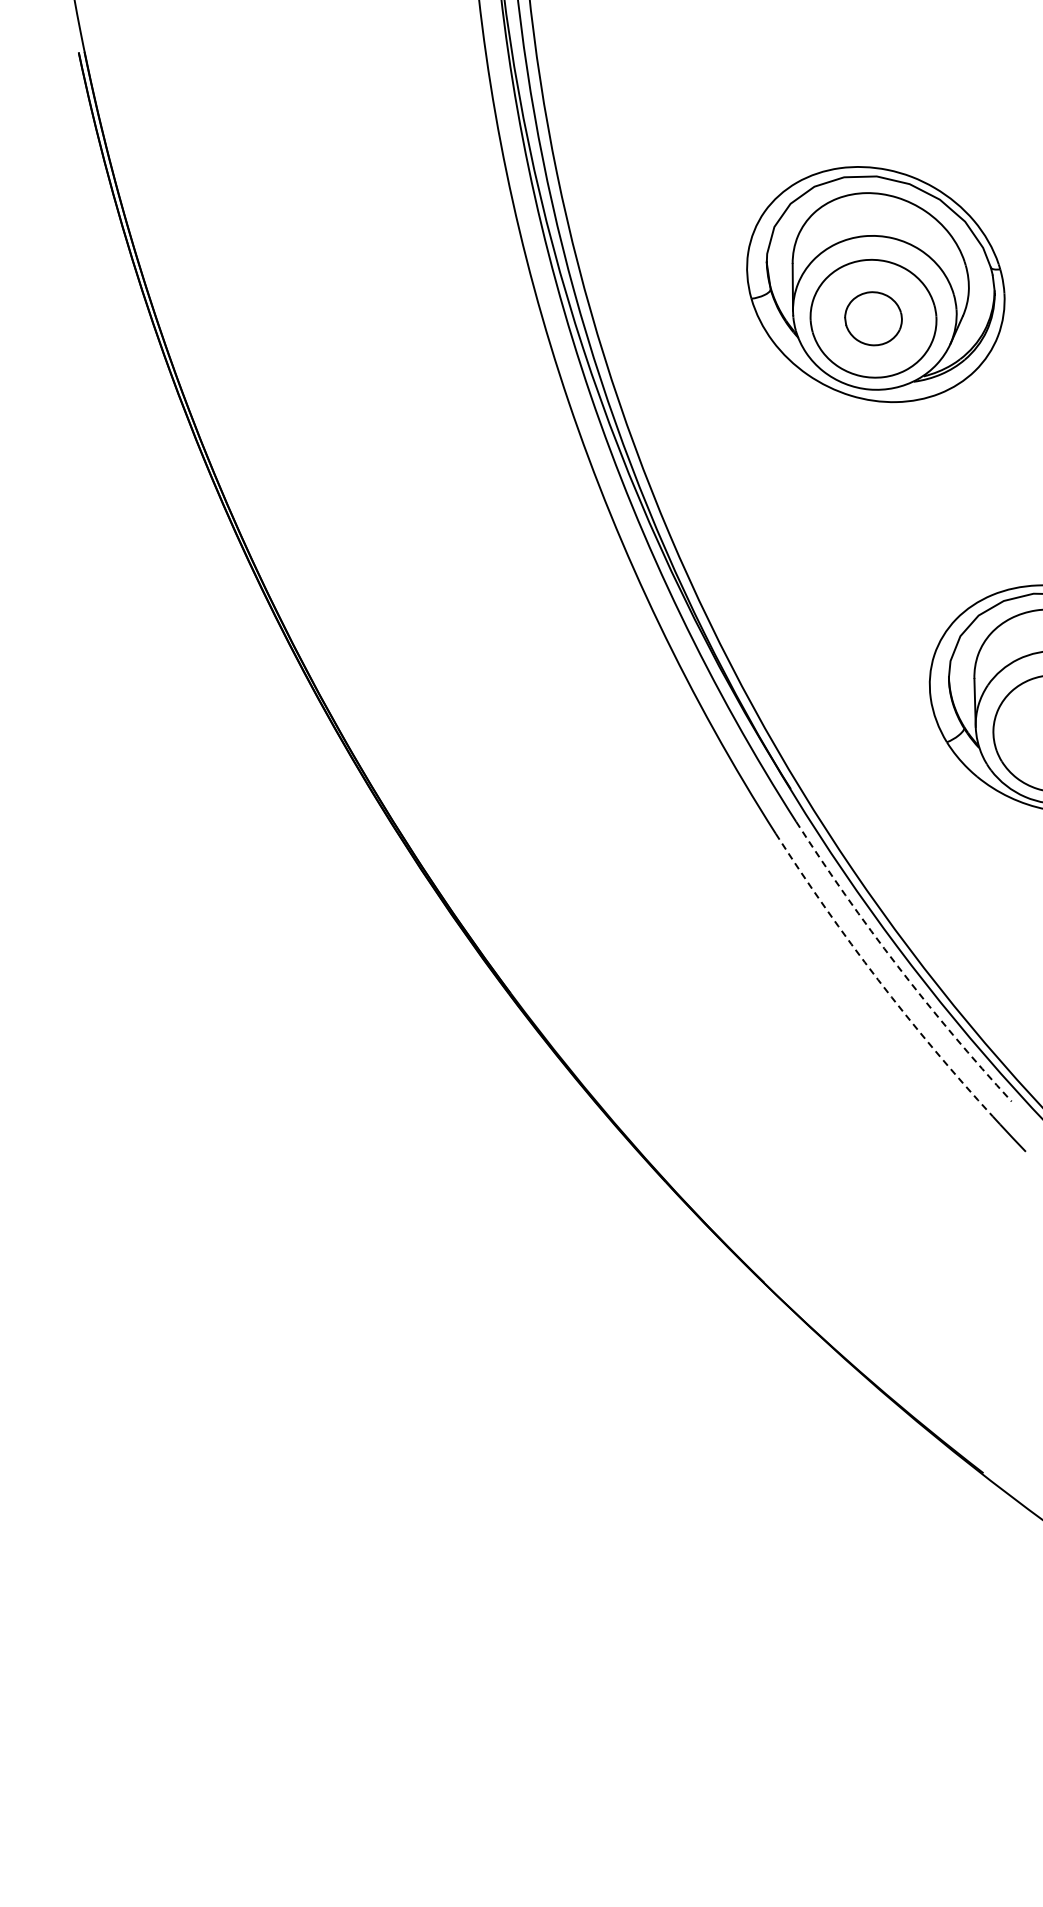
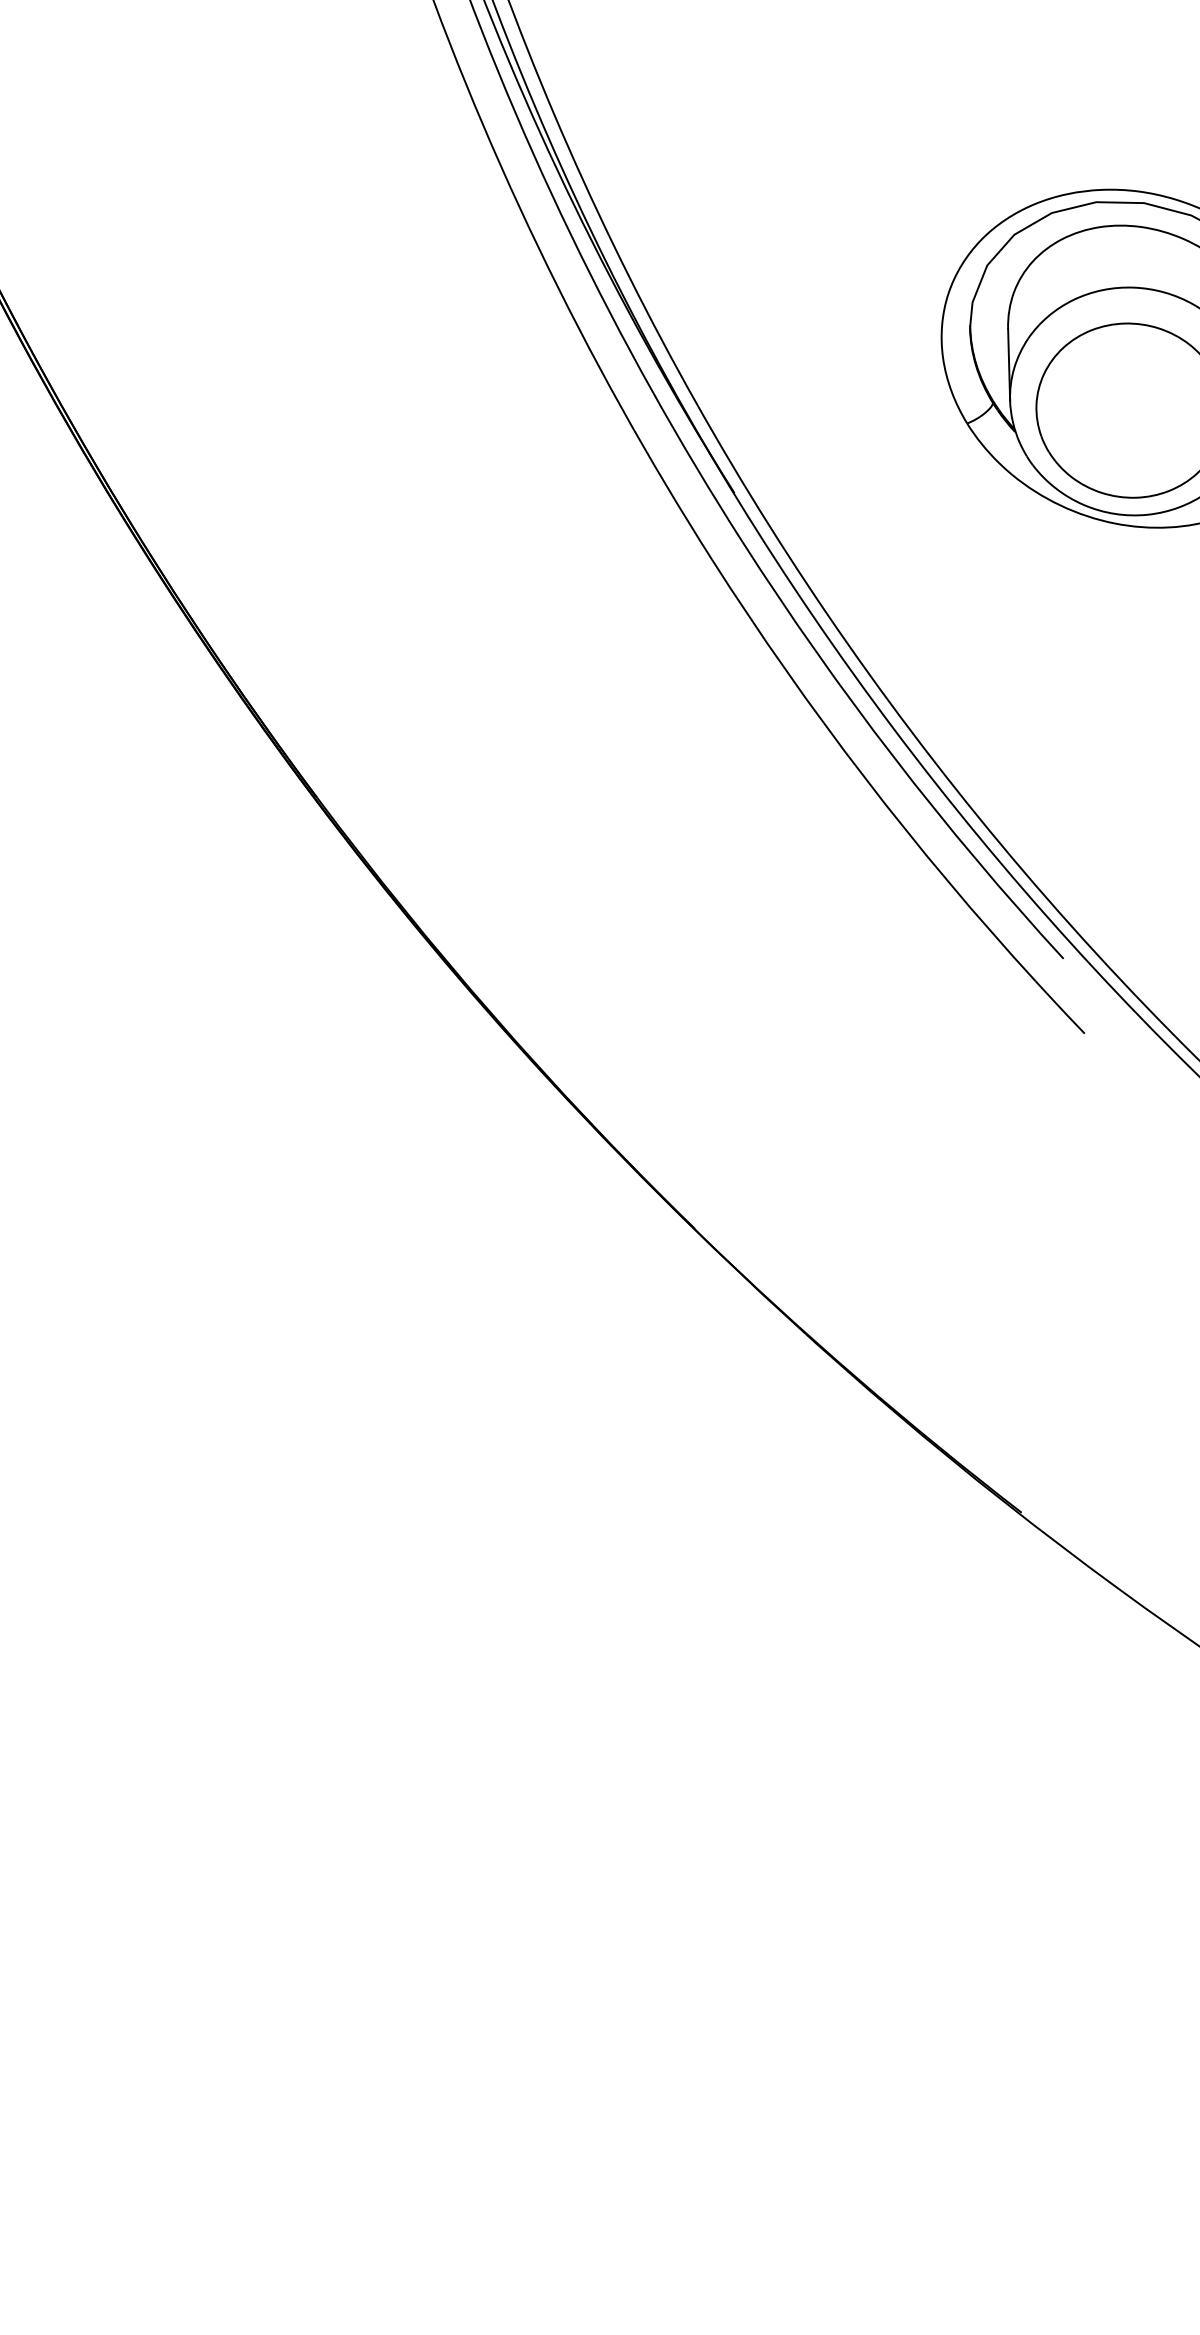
arc: (897, 966) -> (893, 757), dashed -> solid
arc: (878, 979) -> (865, 777), dashed -> solid

